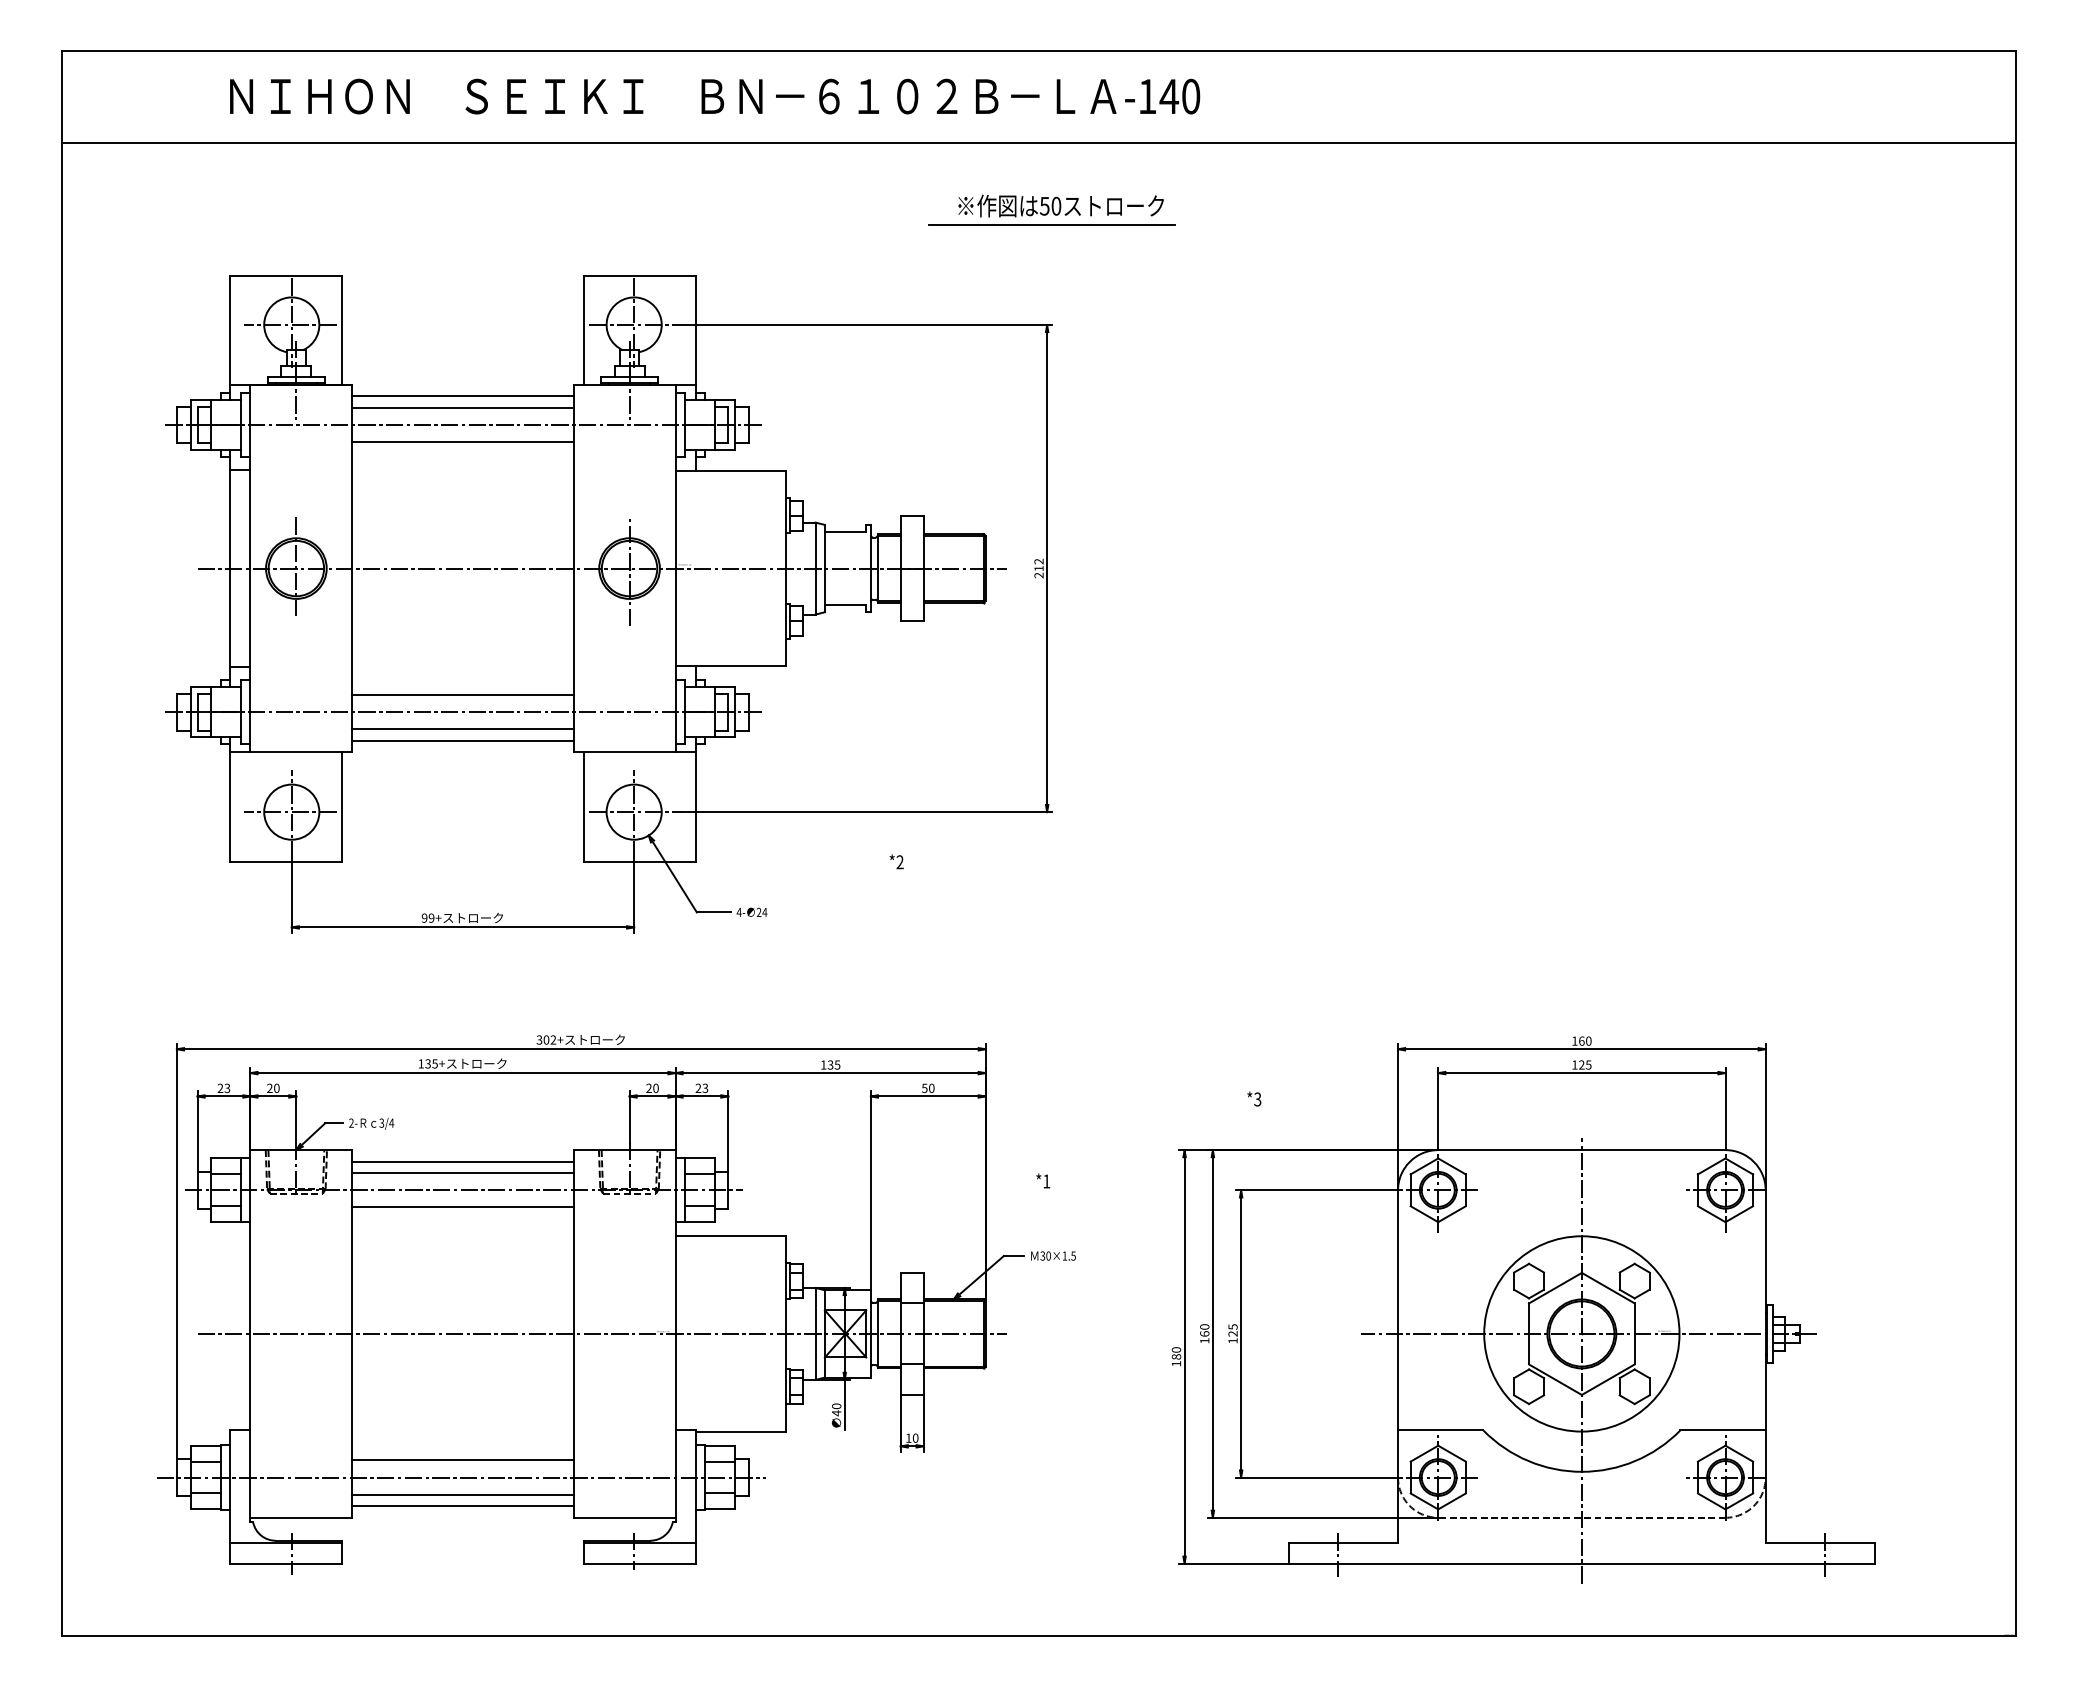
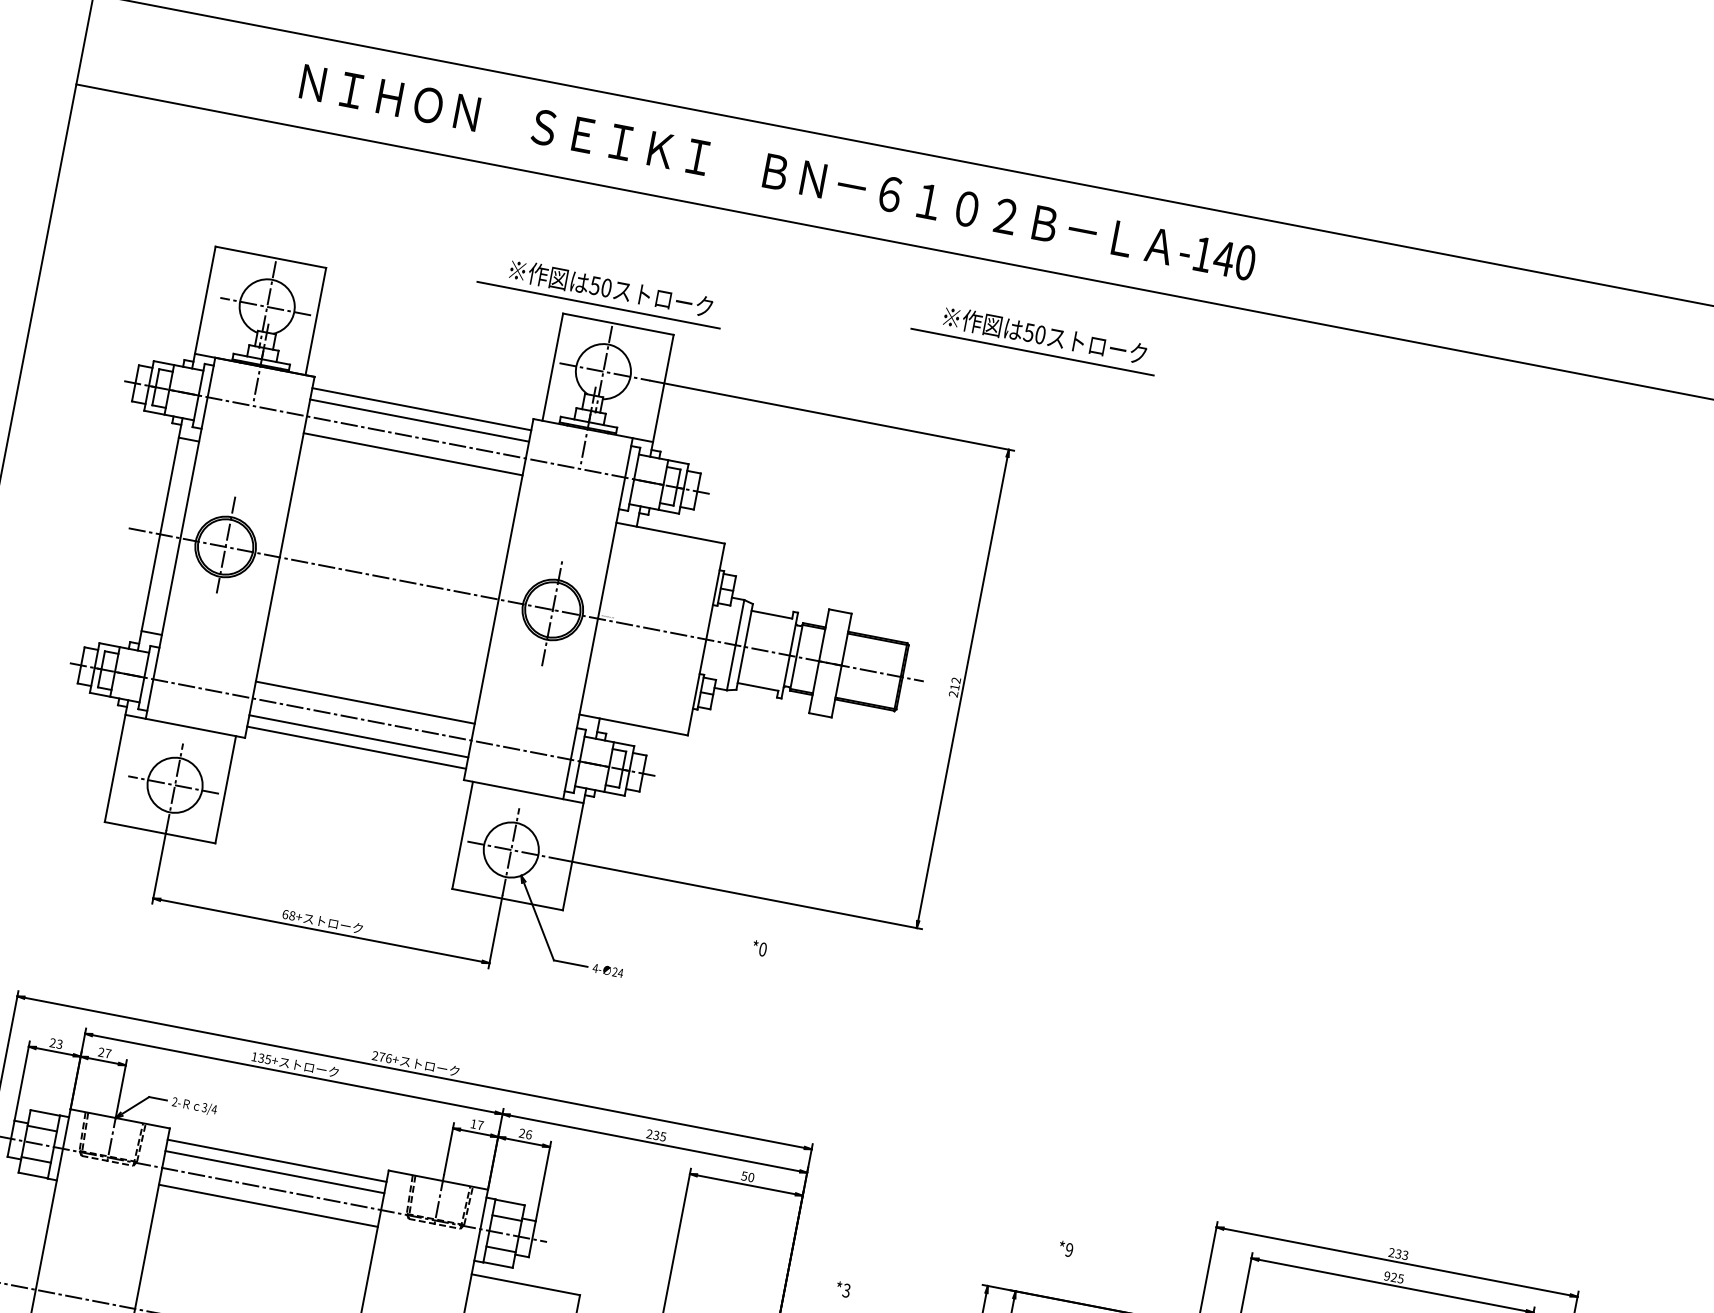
text: (715, 96) -> (778, 172), moved
part: (616, 245) -> (601, 290), added
text: (899, 862) -> (762, 949), *2 -> *0
text: (427, 917) -> (288, 914), 99+ -> 68+
text: (546, 1039) -> (382, 1056), 302+ -> 276+
text: (1581, 1040) -> (1398, 1253), 160 -> 233
text: (823, 1064) -> (649, 1133), 135 -> 235
text: (1574, 1064) -> (1386, 1275), 125 -> 925
text: (652, 1087) -> (477, 1123), 20 -> 17
text: (705, 1087) -> (529, 1133), 23 -> 26
text: (276, 1088) -> (107, 1053), 20 -> 27
text: (1257, 1099) -> (1069, 1250), *3 -> *9
text: (1046, 1181) -> (846, 1290), *1 -> *3

